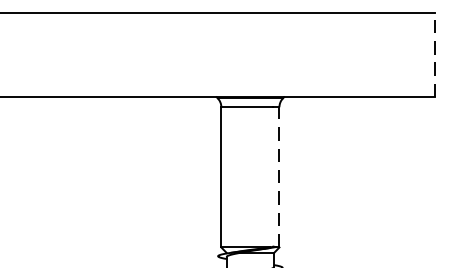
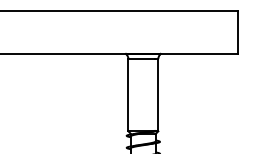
line: (435, 55) -> (238, 32), dashed -> solid
line: (279, 175) -> (158, 94), dashed -> solid

